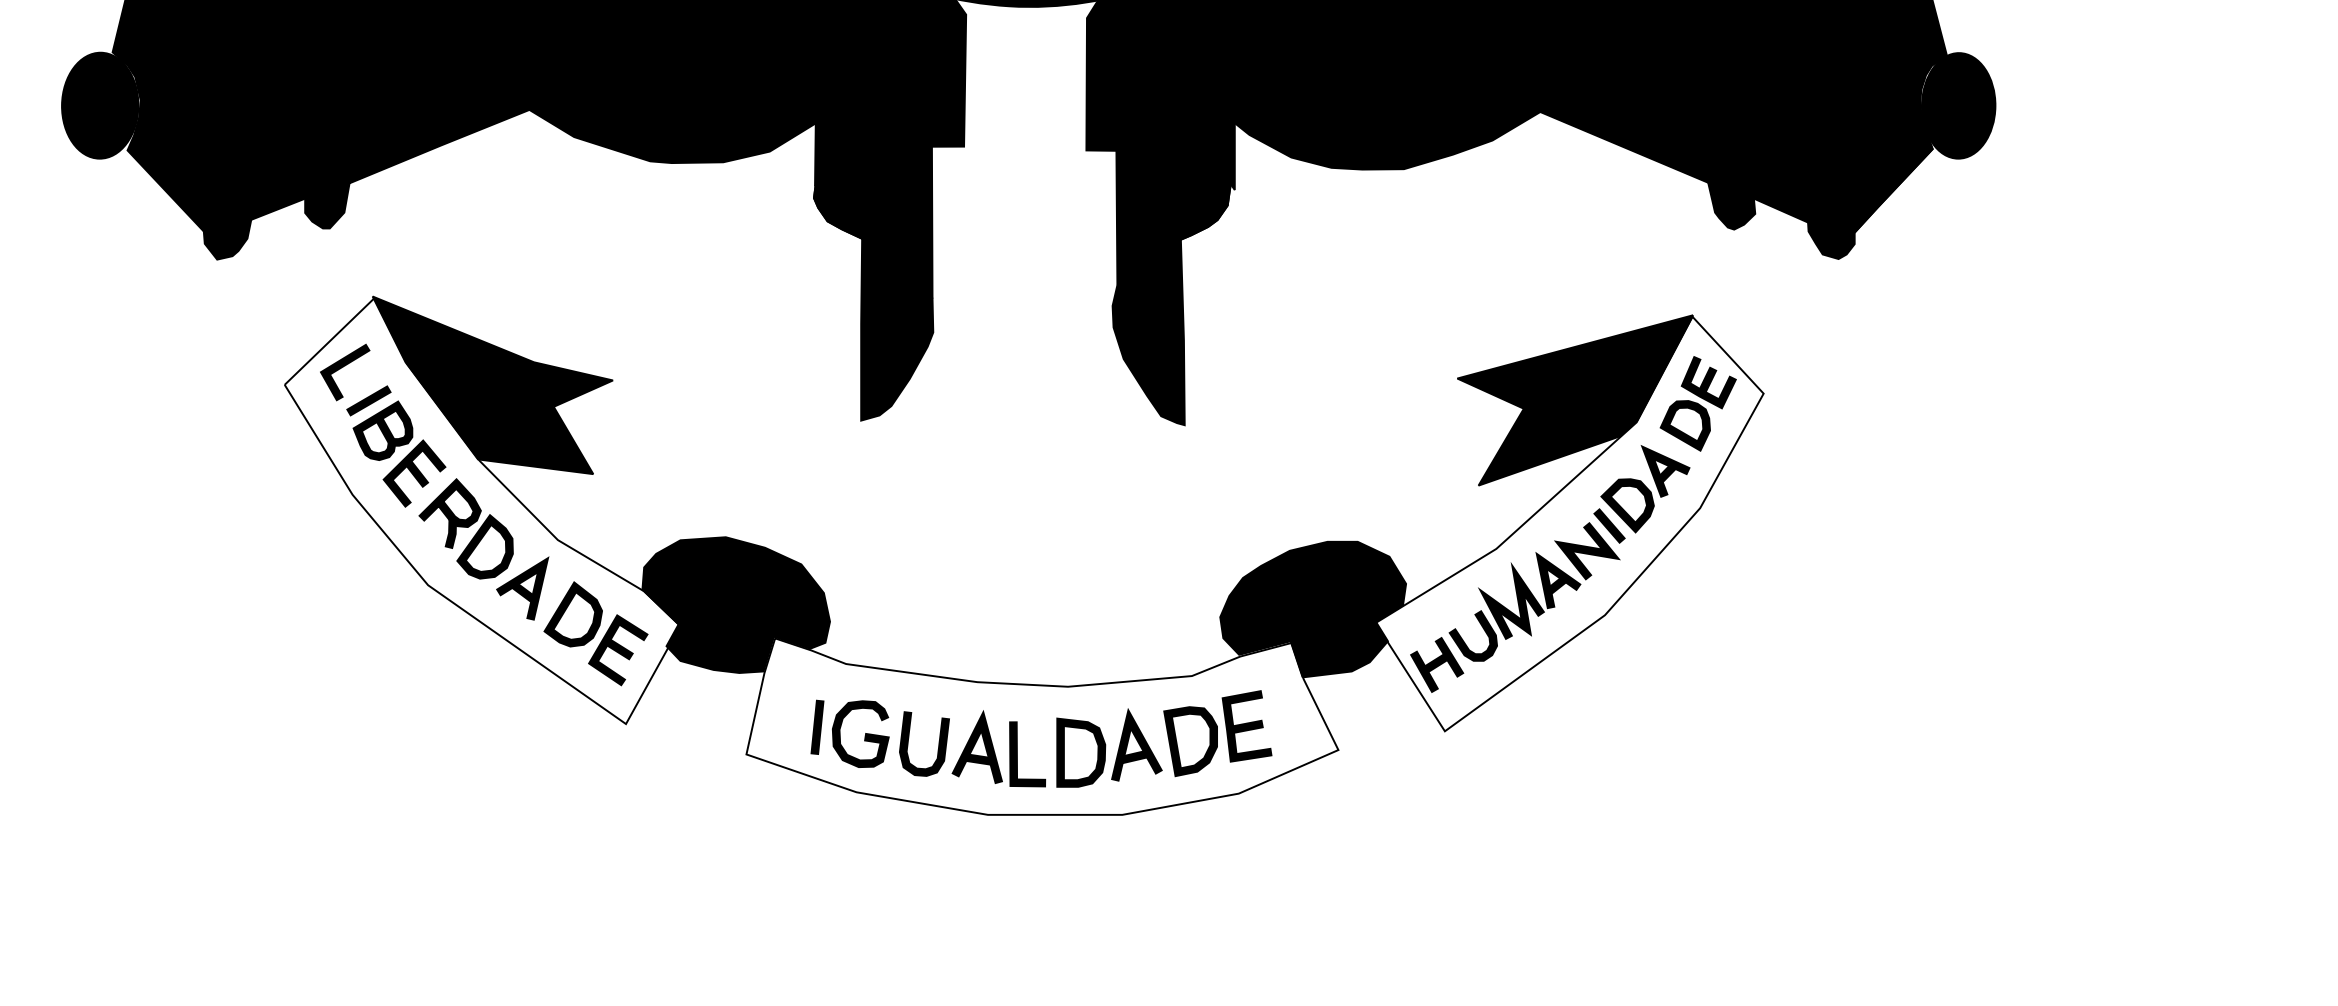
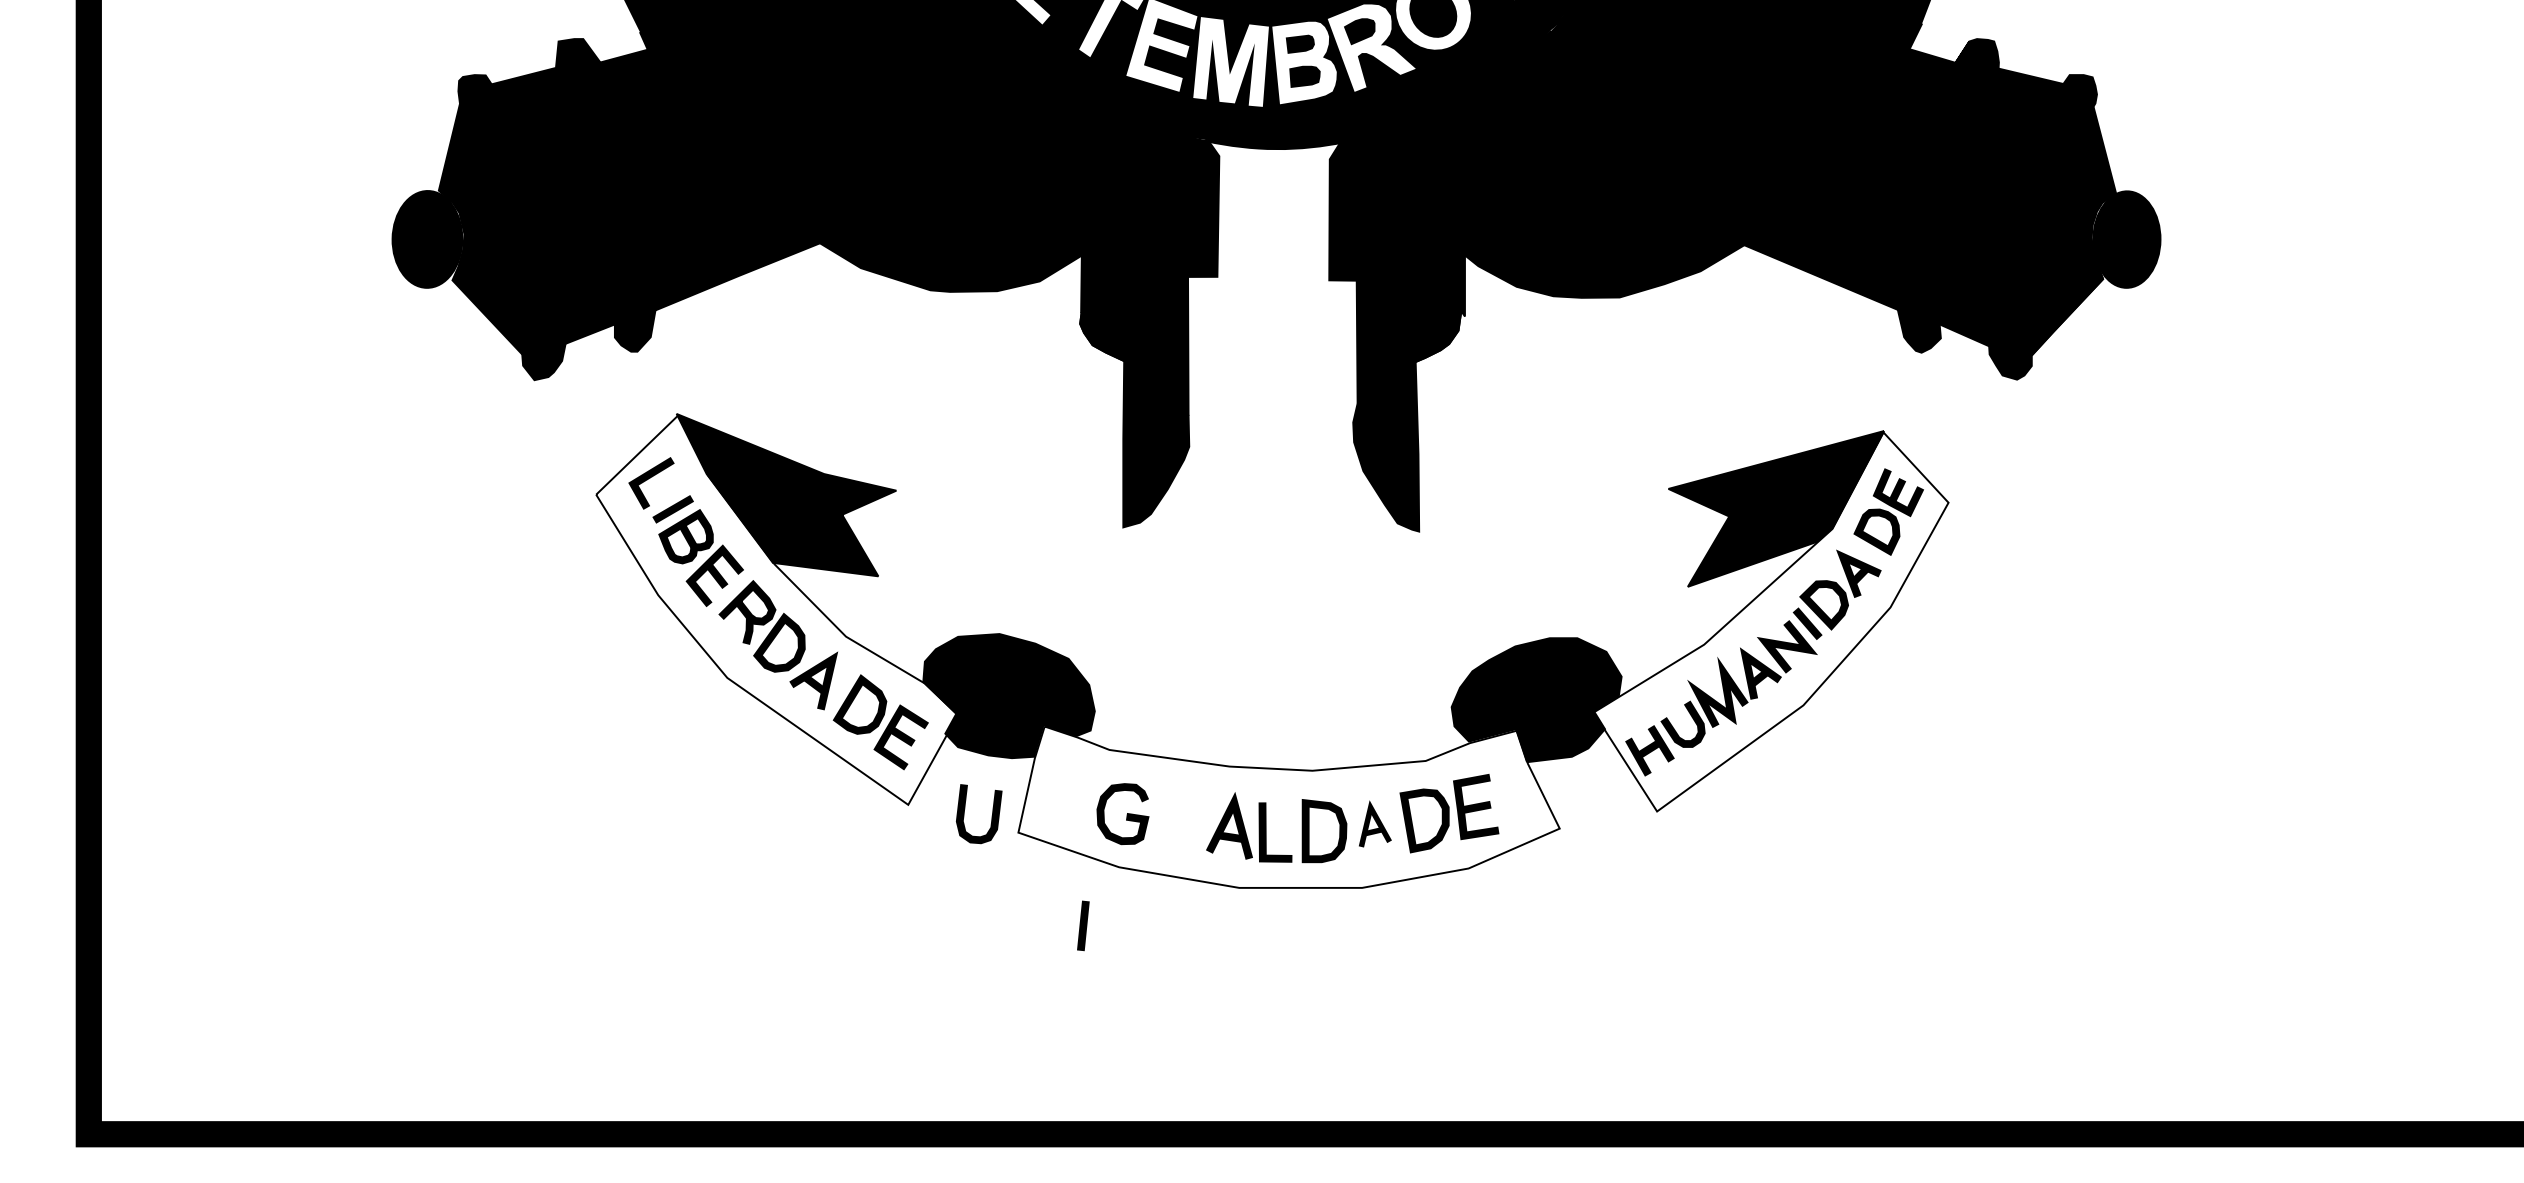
line: (817, 726) -> (1083, 925), moved
part: (1135, 744) -> (1374, 823), size x0.7
curve: (937, 745) -> (991, 815), moved

